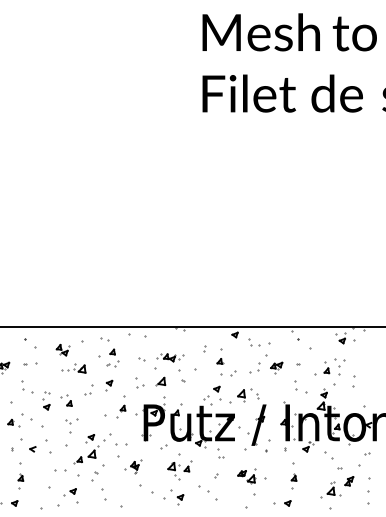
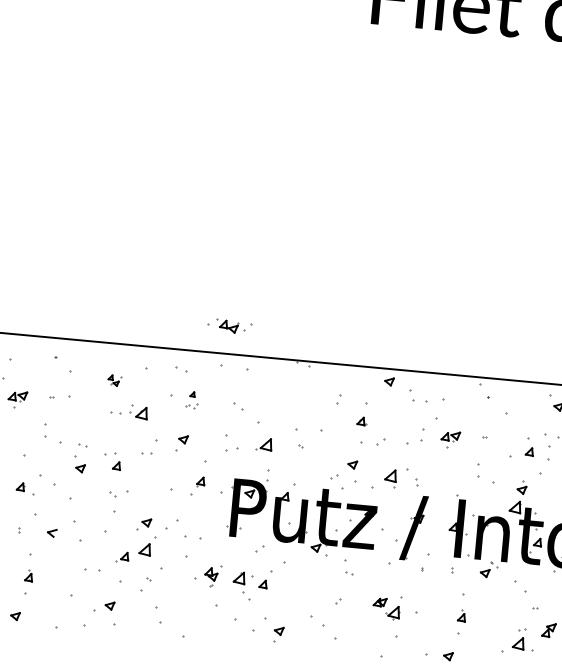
part: (62, 350) -> (113, 380), size x0.6
part: (112, 357) -> (191, 399), size x0.6
part: (170, 357) -> (230, 326), moved
part: (179, 470) -> (251, 585), moved

